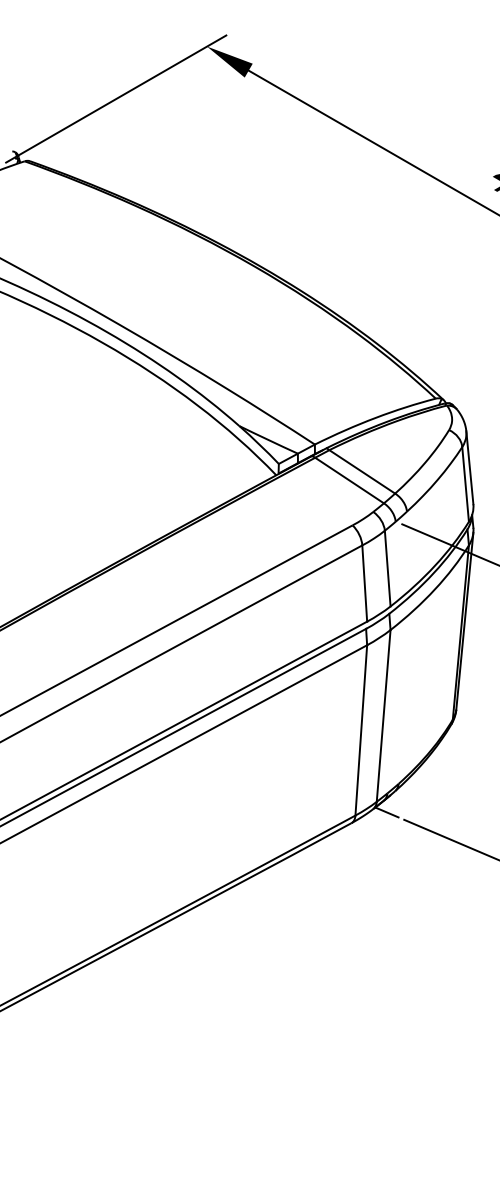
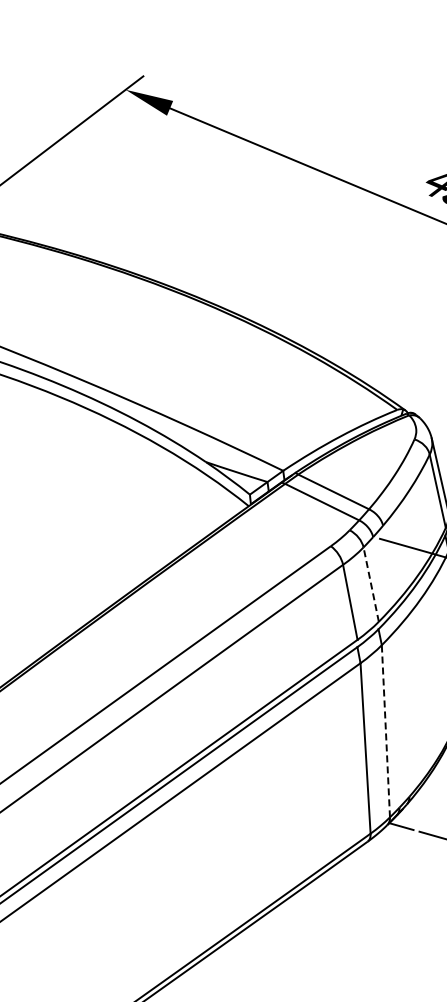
line: (387, 568) -> (370, 584), solid -> dashed
line: (383, 715) -> (385, 730), solid -> dashed

